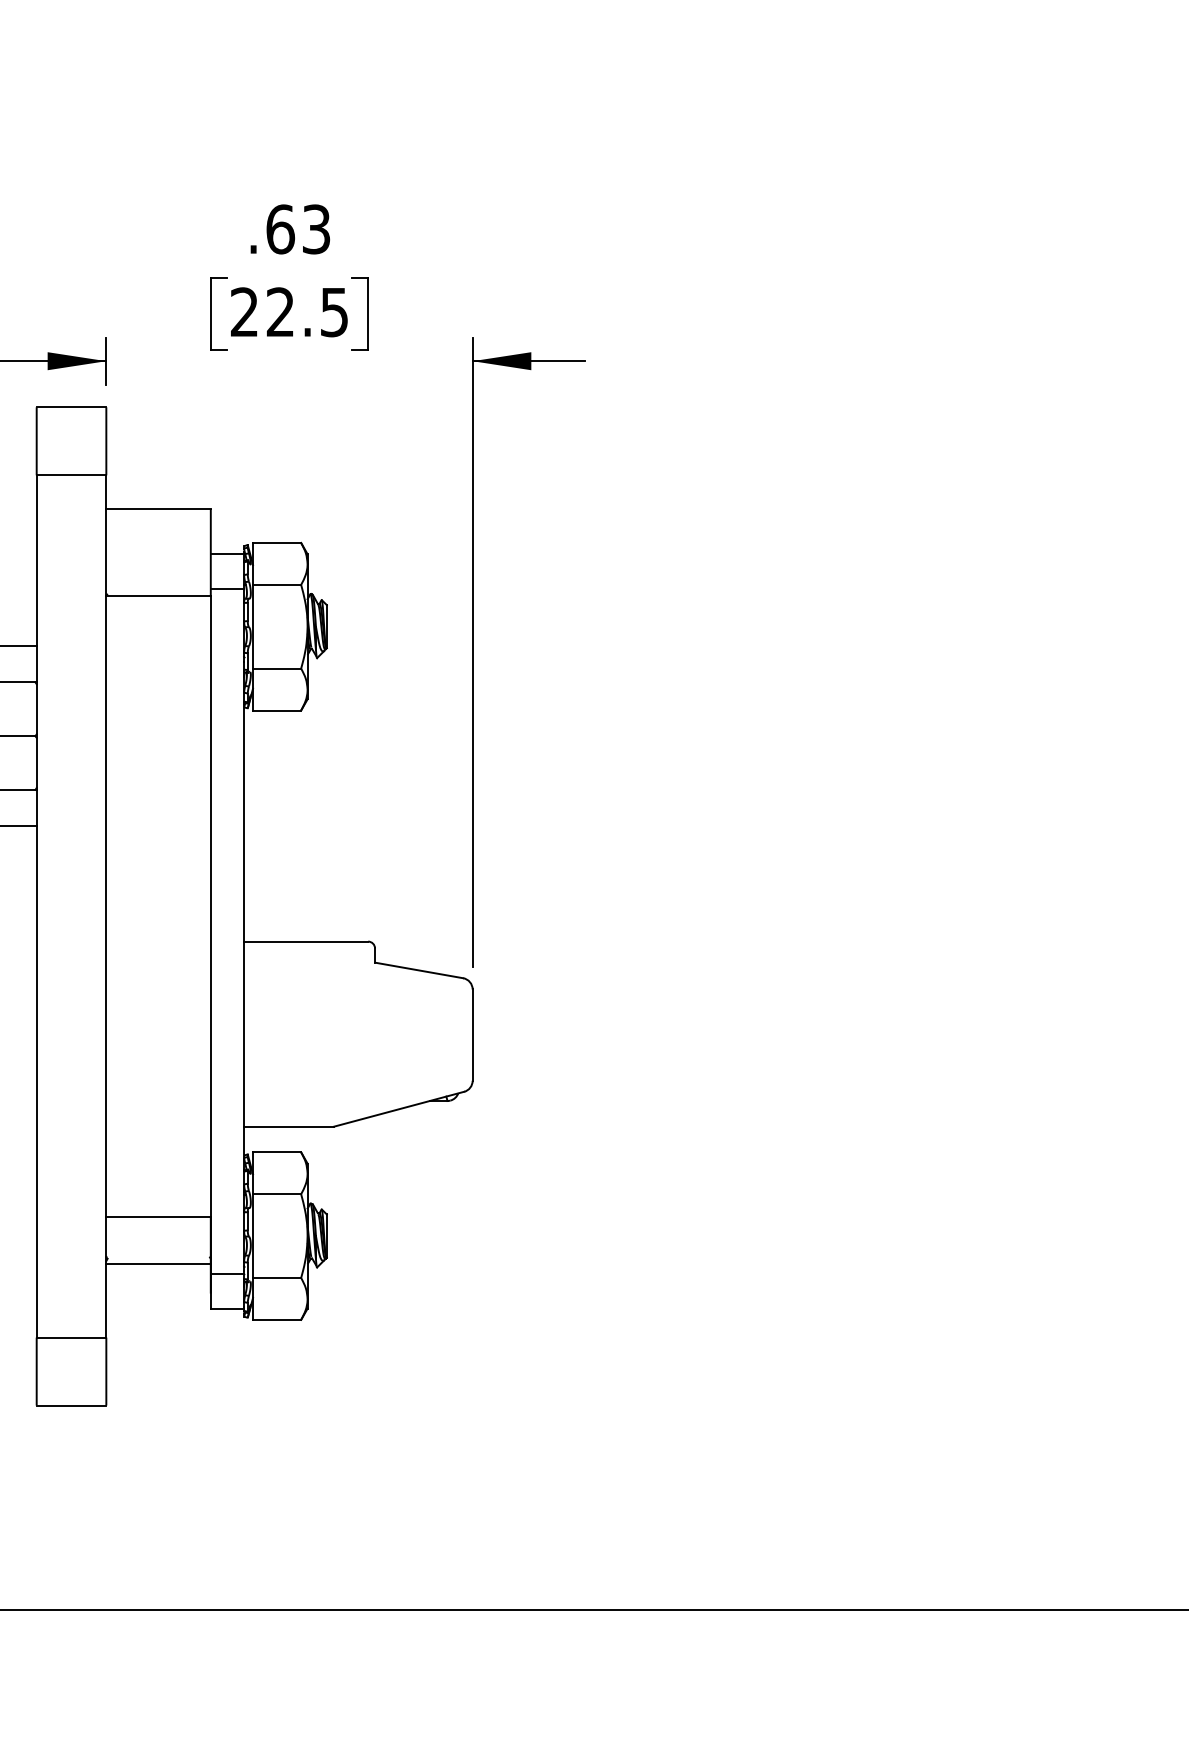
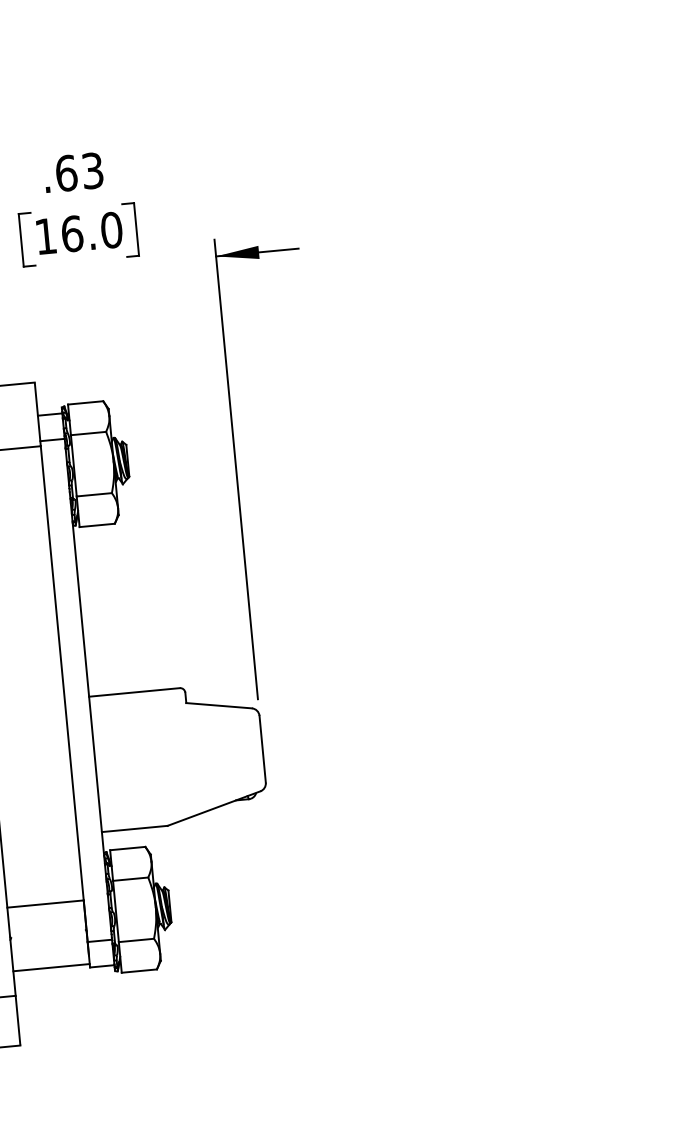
text: (289, 312) -> (78, 233), 22.5 -> 16.0
line: (158, 1263) -> (51, 967), moved

